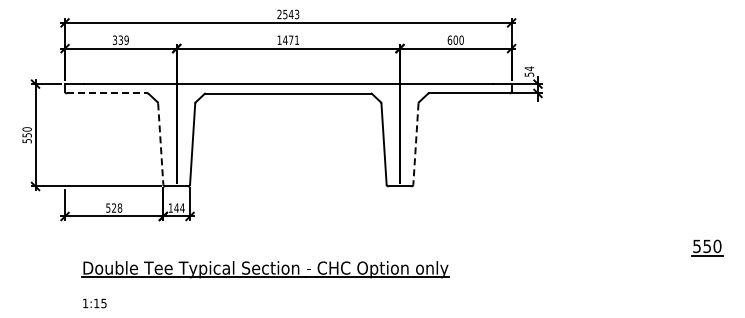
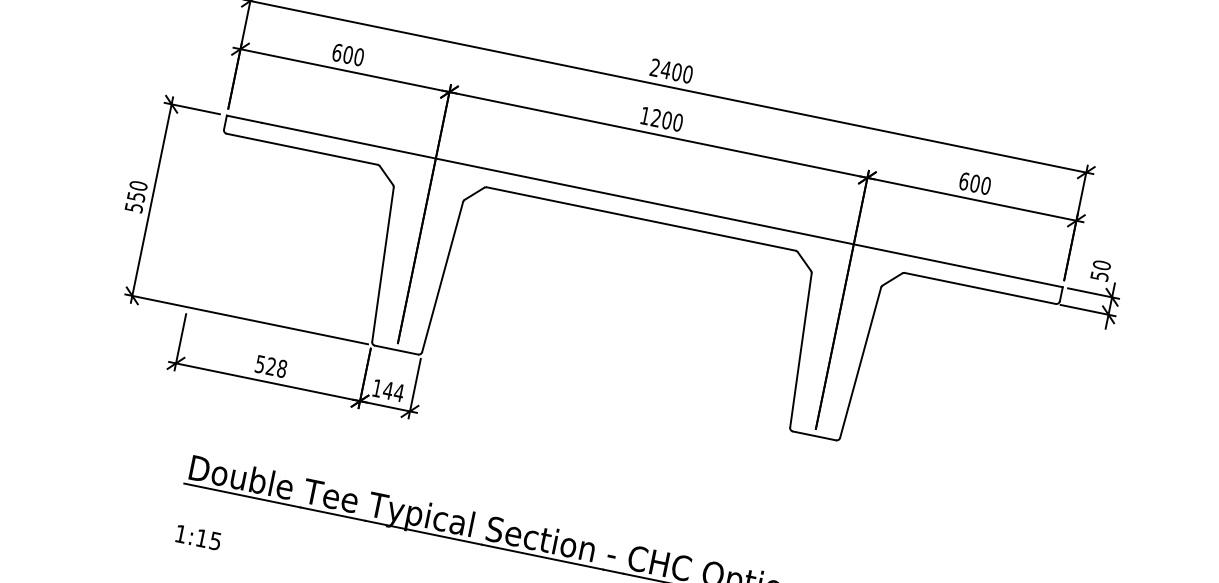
text: (291, 14) -> (677, 72), 2543 -> 2400
text: (120, 39) -> (347, 53), 339 -> 600
text: (291, 39) -> (667, 119), 1471 -> 1200
text: (529, 68) -> (1102, 264), 54 -> 50
line: (107, 93) -> (302, 149), dashed -> solid
line: (160, 144) -> (382, 265), dashed -> solid
line: (415, 144) -> (859, 363), dashed -> solid

